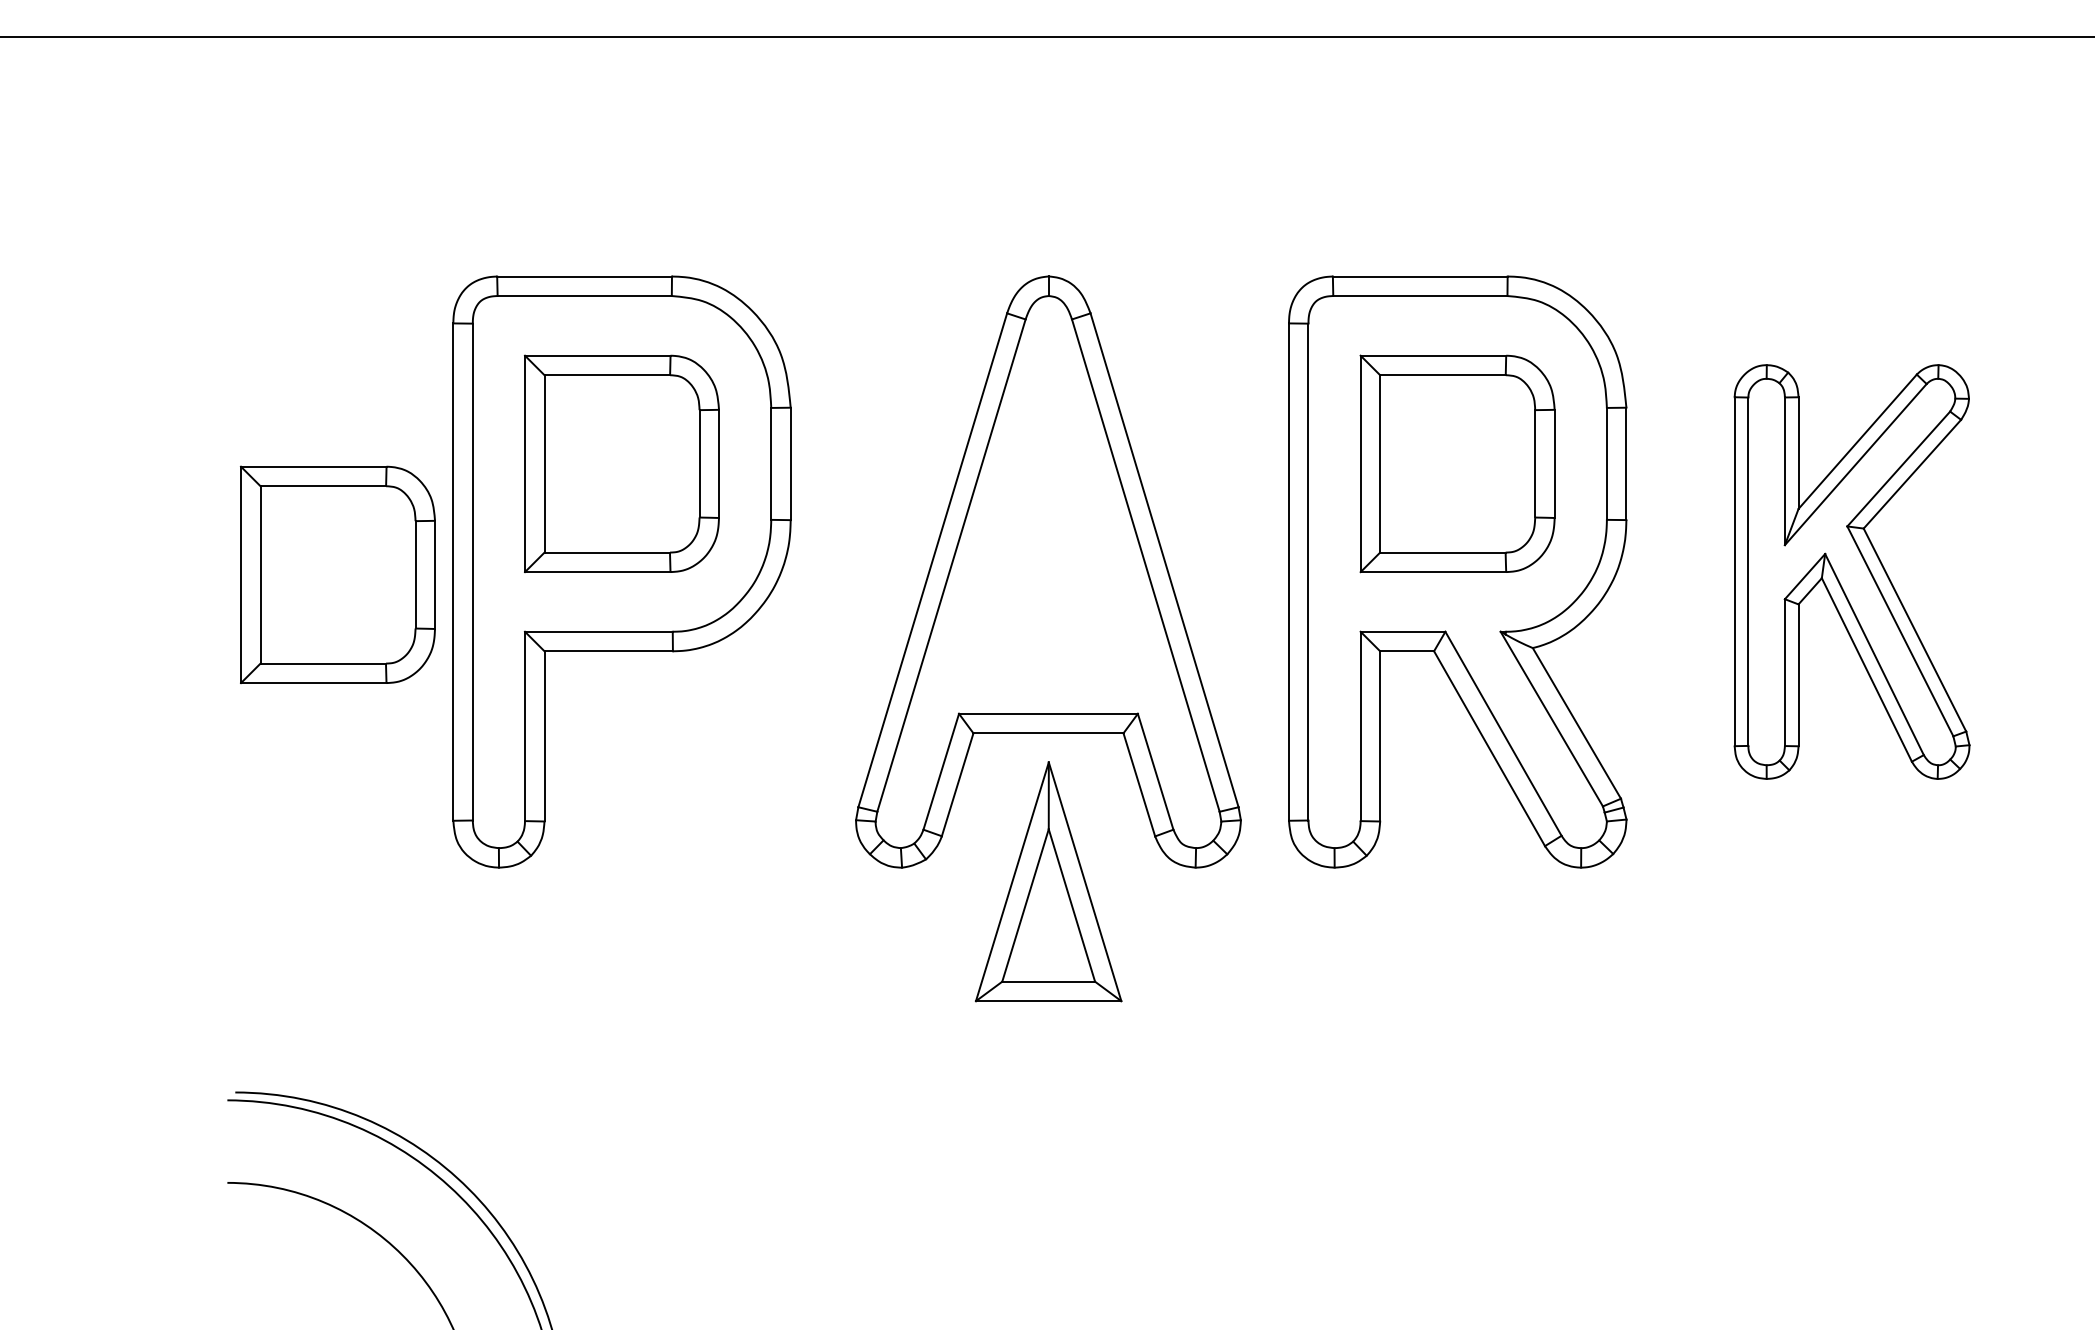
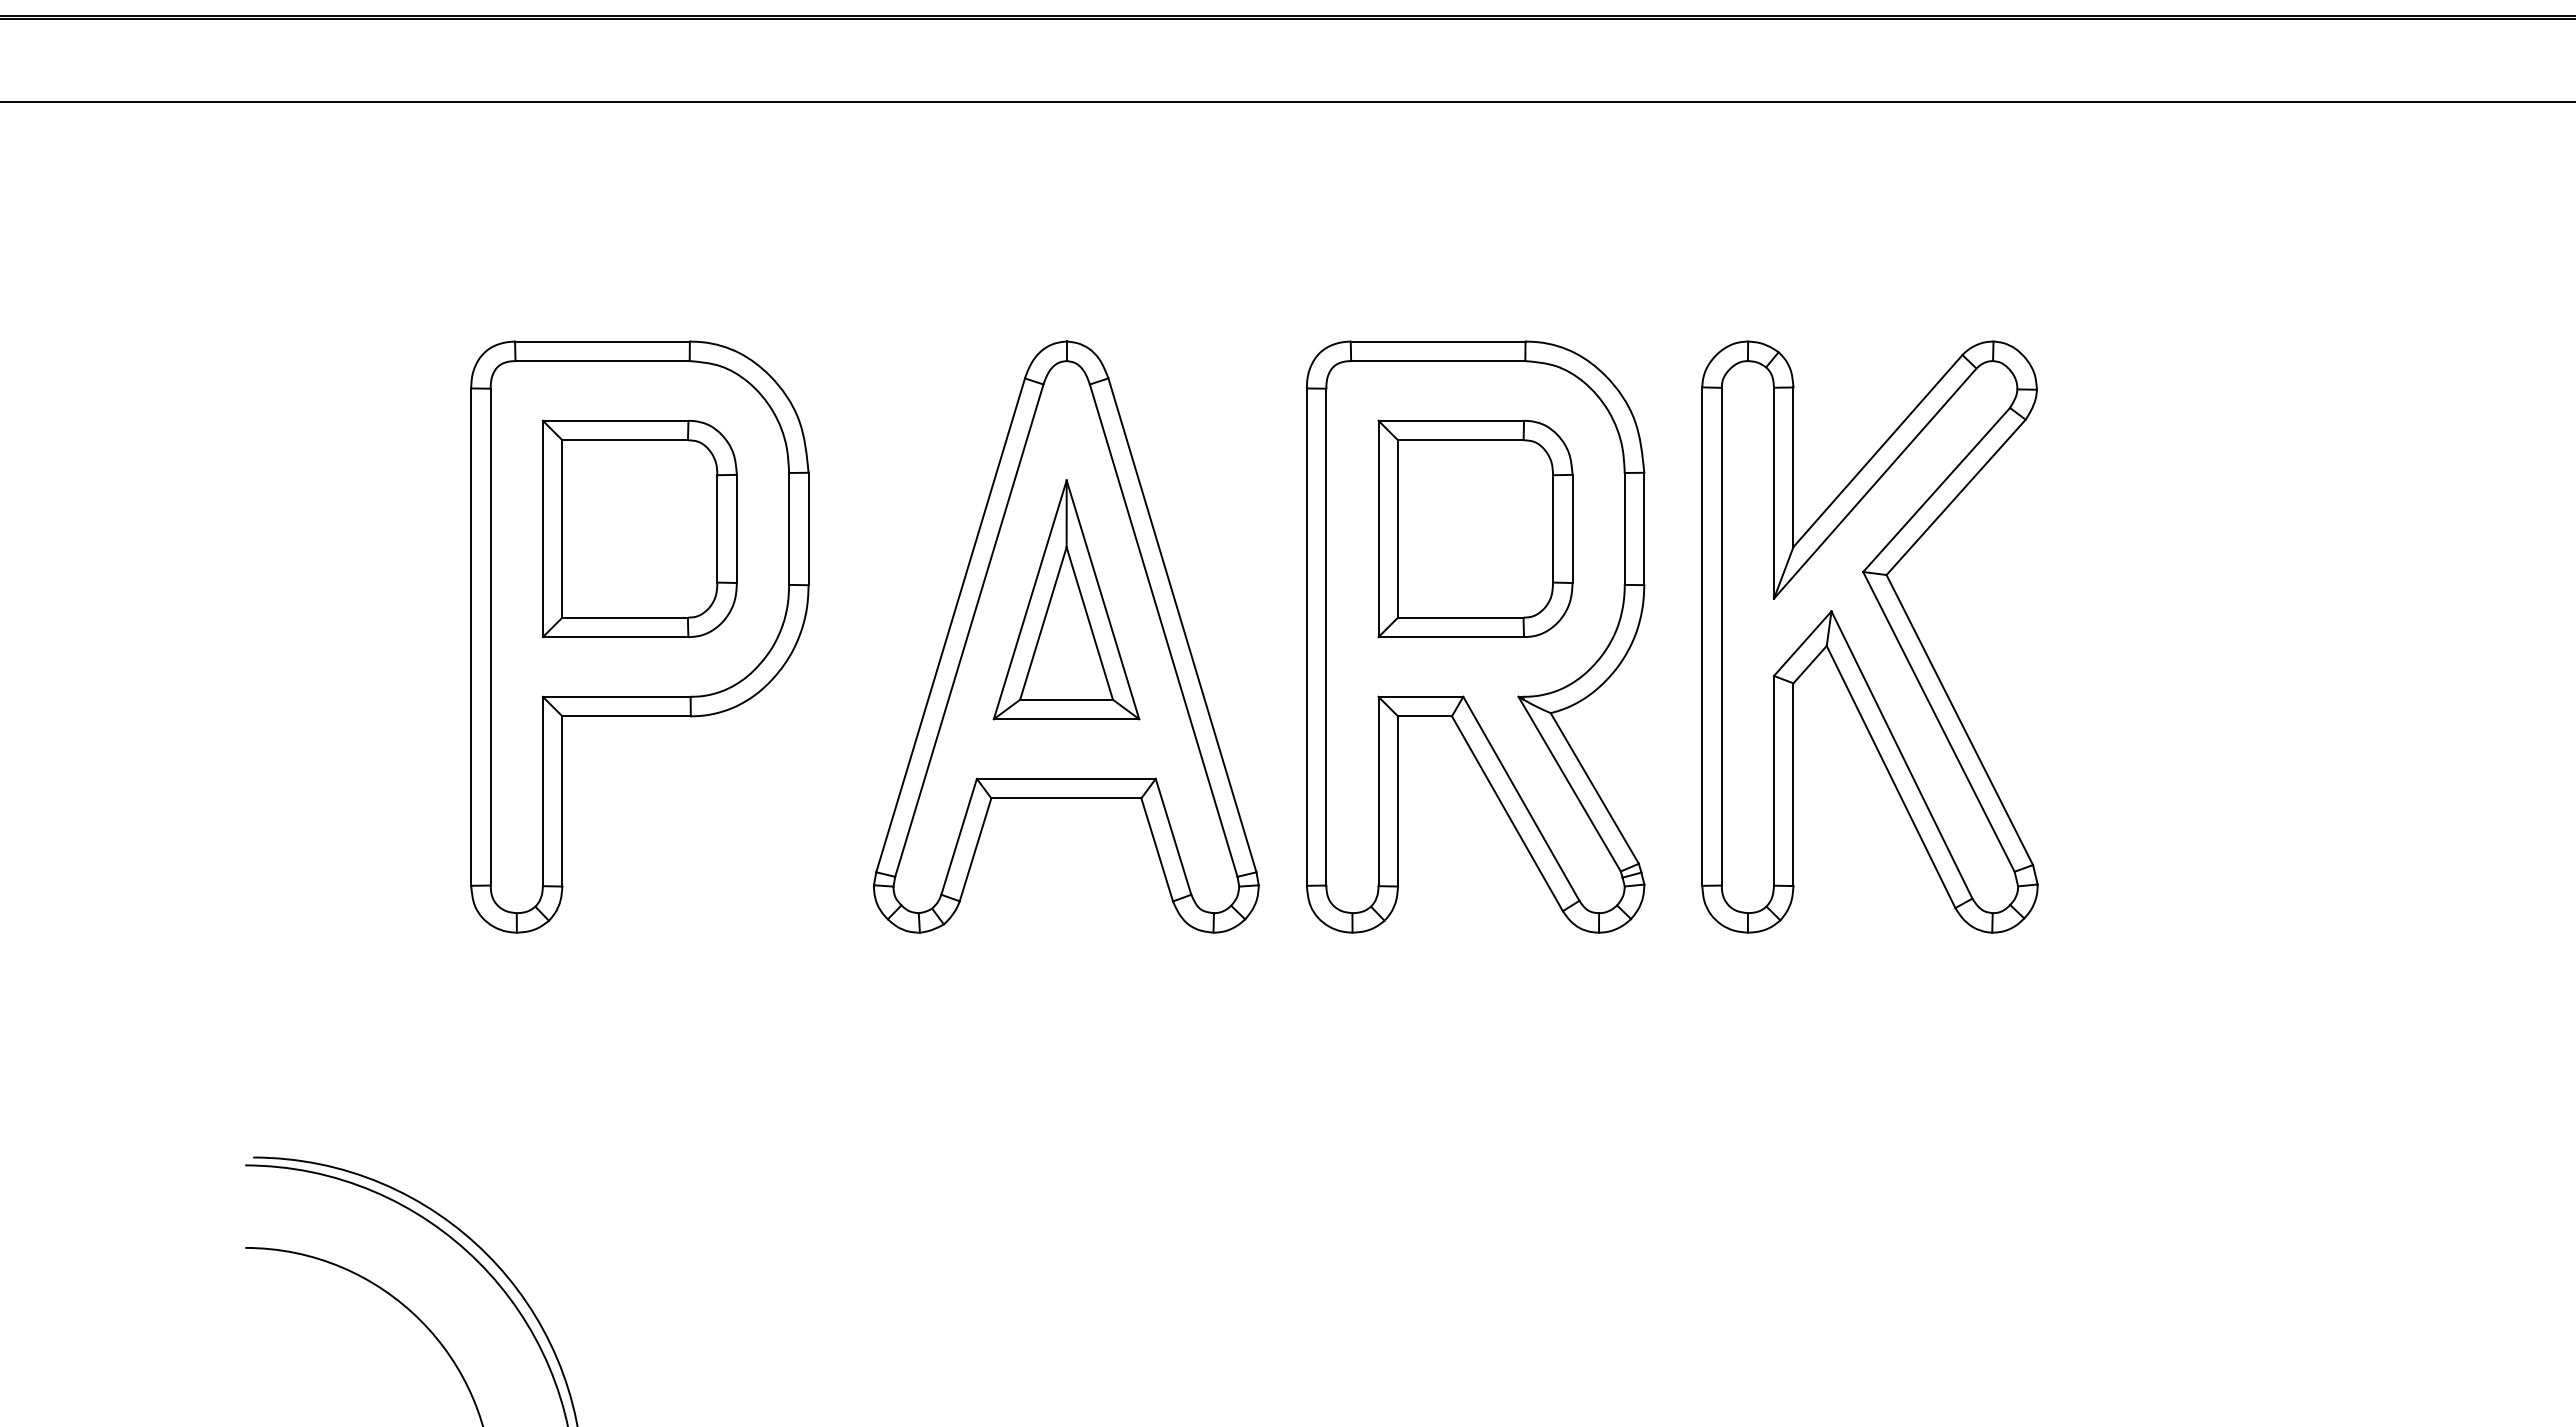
part: (1851, 571) -> (1869, 636), size x1.43
part: (337, 574) -> (355, 639), removed
part: (1048, 881) -> (1066, 599), moved

